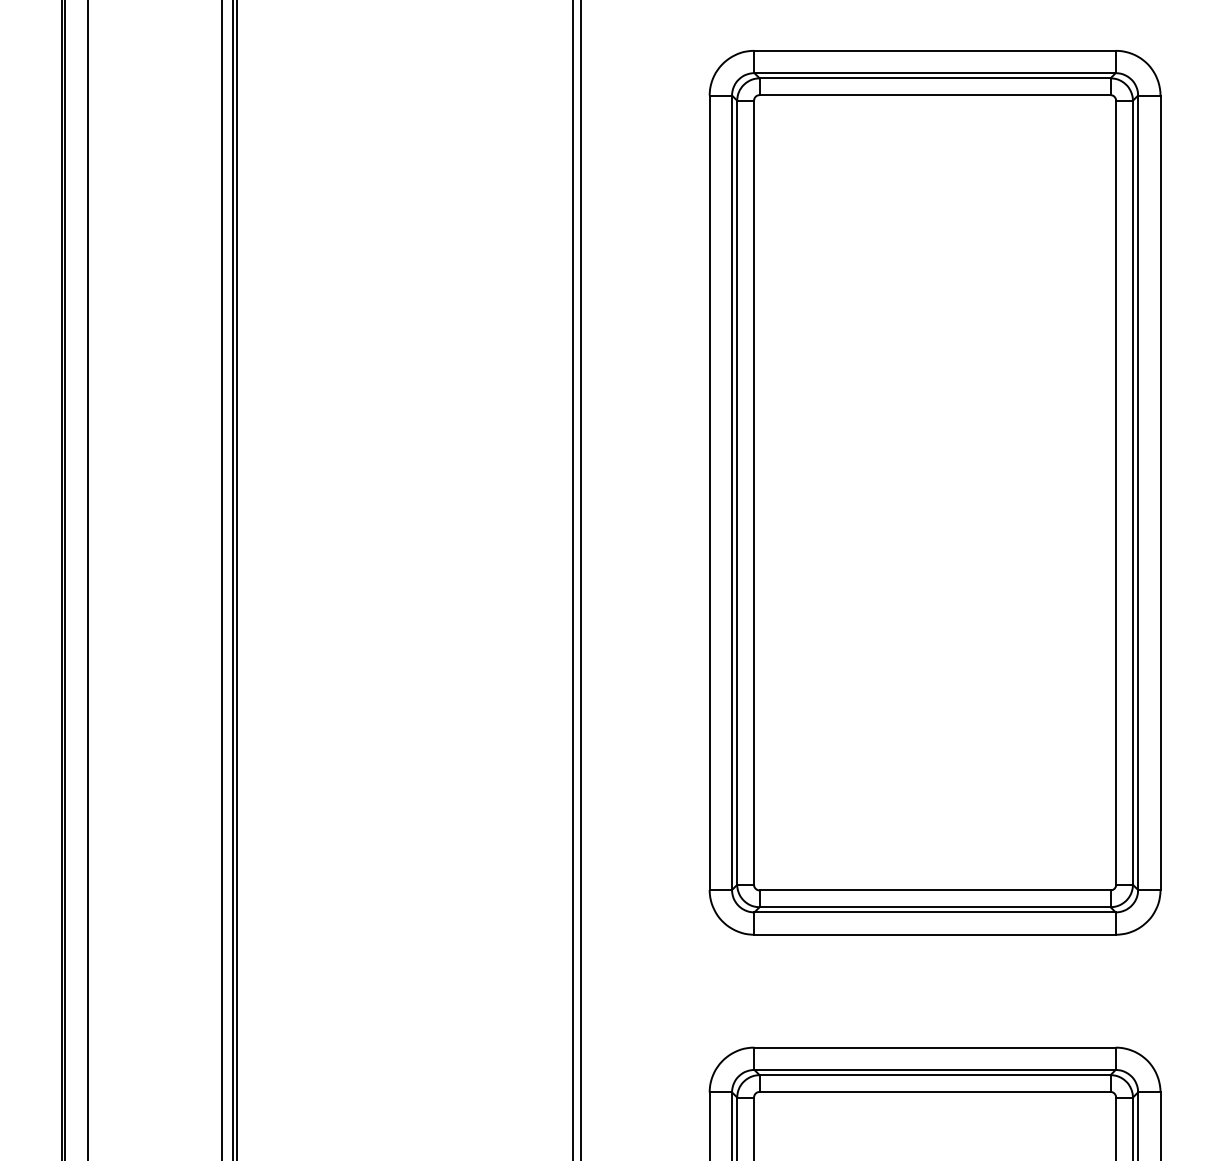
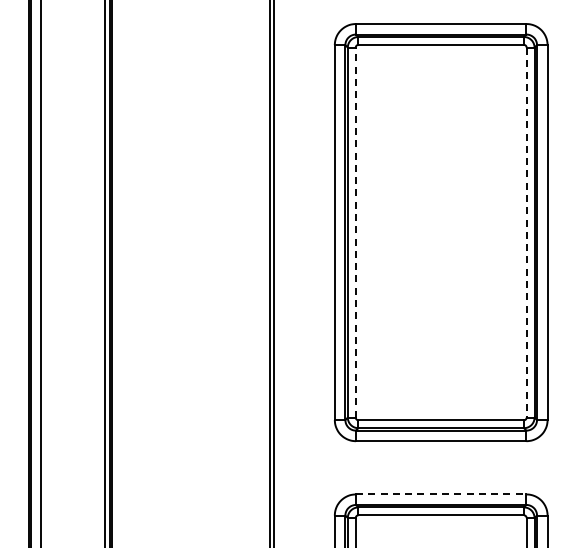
line: (753, 492) -> (355, 232), solid -> dashed
line: (1115, 492) -> (526, 232), solid -> dashed
line: (935, 1047) -> (441, 494), solid -> dashed

